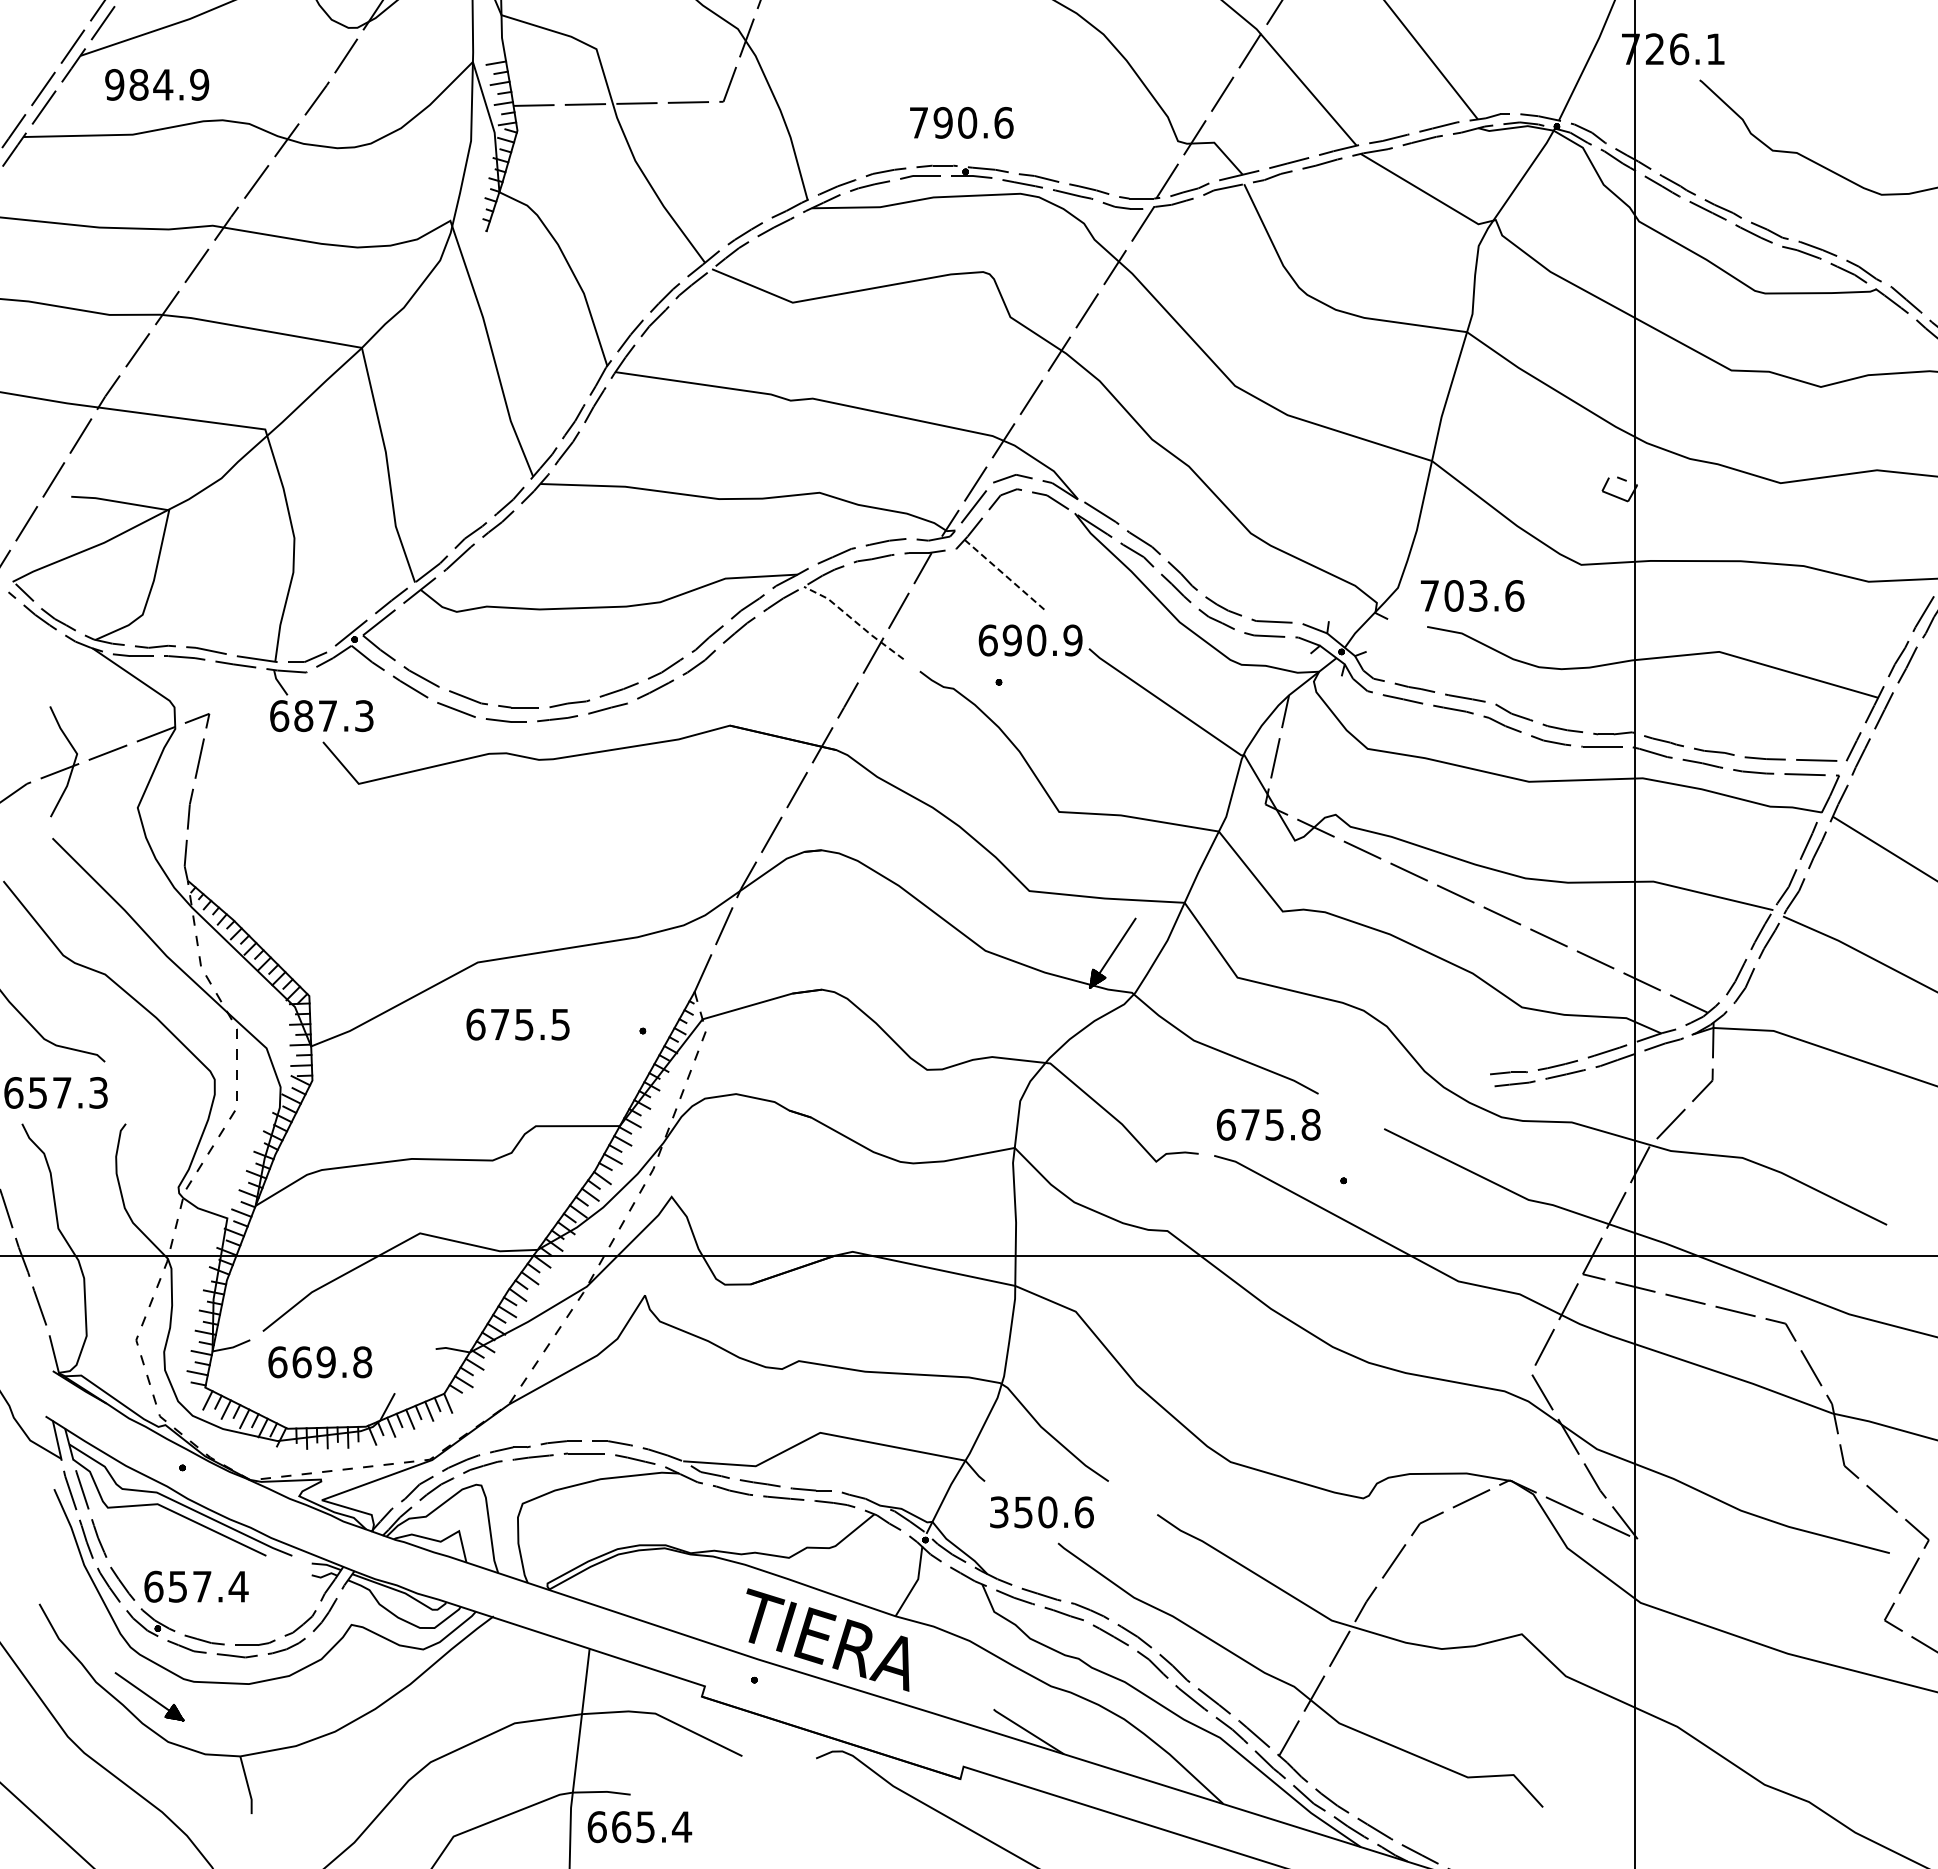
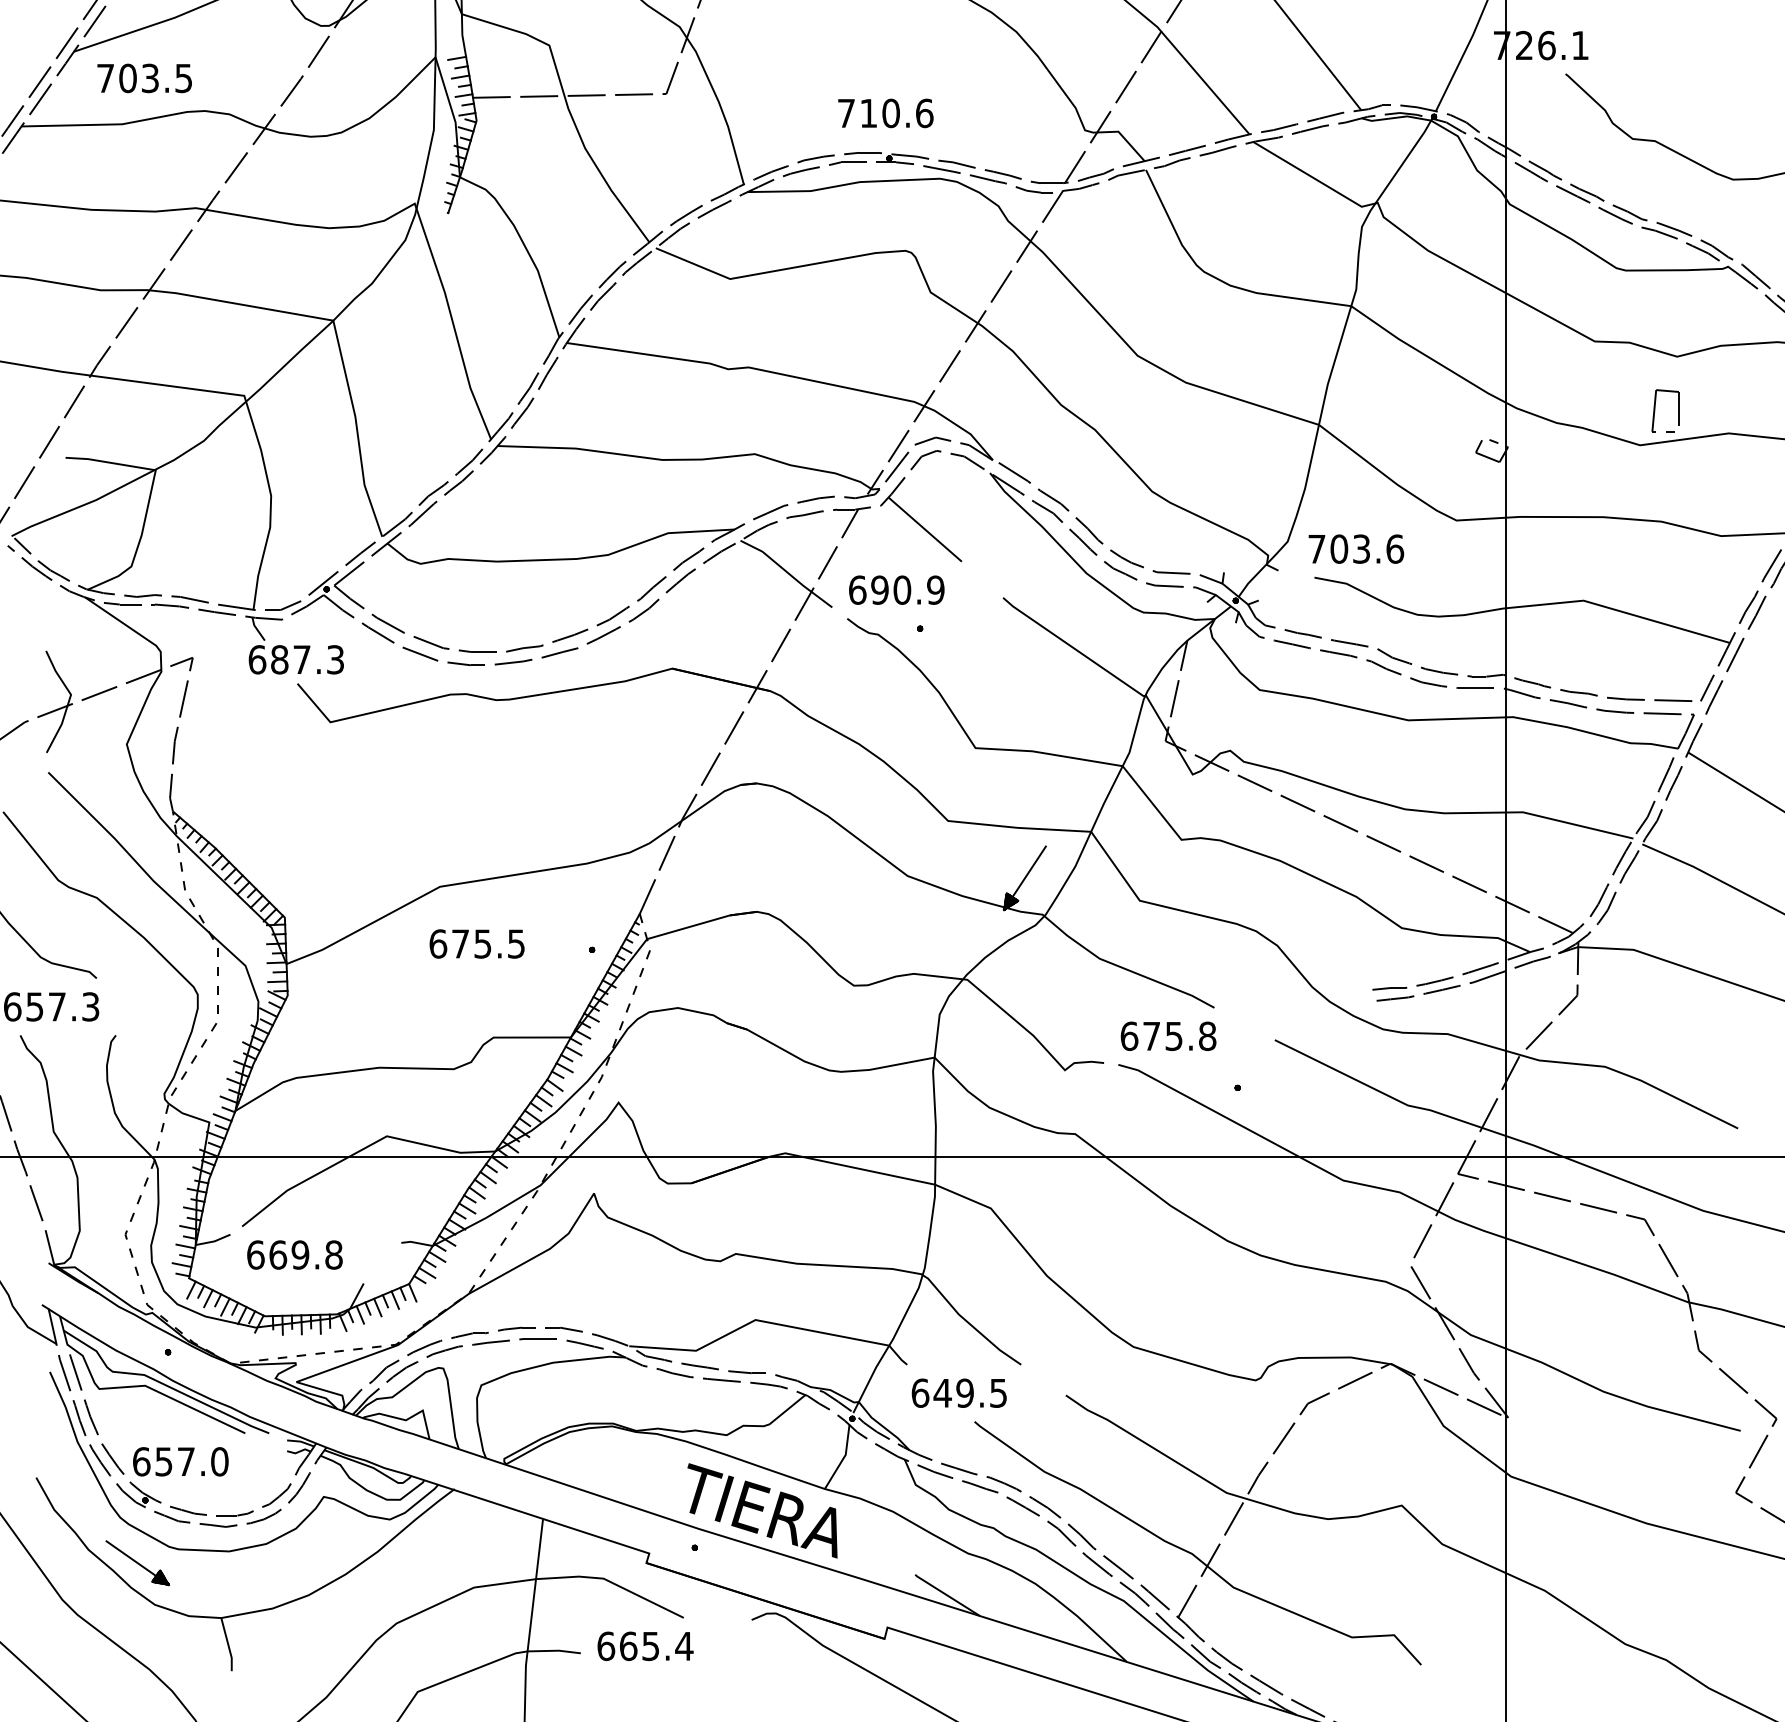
text: (157, 84) -> (145, 78), 984.9 -> 703.5
text: (942, 122) -> (868, 113), 790.6 -> 710.6
part: (1797, 444) -> (1655, 409), added
line: (1004, 574) -> (925, 529), dashed -> solid
line: (854, 620) -> (787, 571), dashed -> solid
text: (1030, 640) -> (896, 590), moved
text: (1041, 1512) -> (959, 1393), 350.6 -> 649.5
text: (238, 1586) -> (219, 1461), 657.4 -> 657.0
text: (639, 1827) -> (645, 1646), moved

